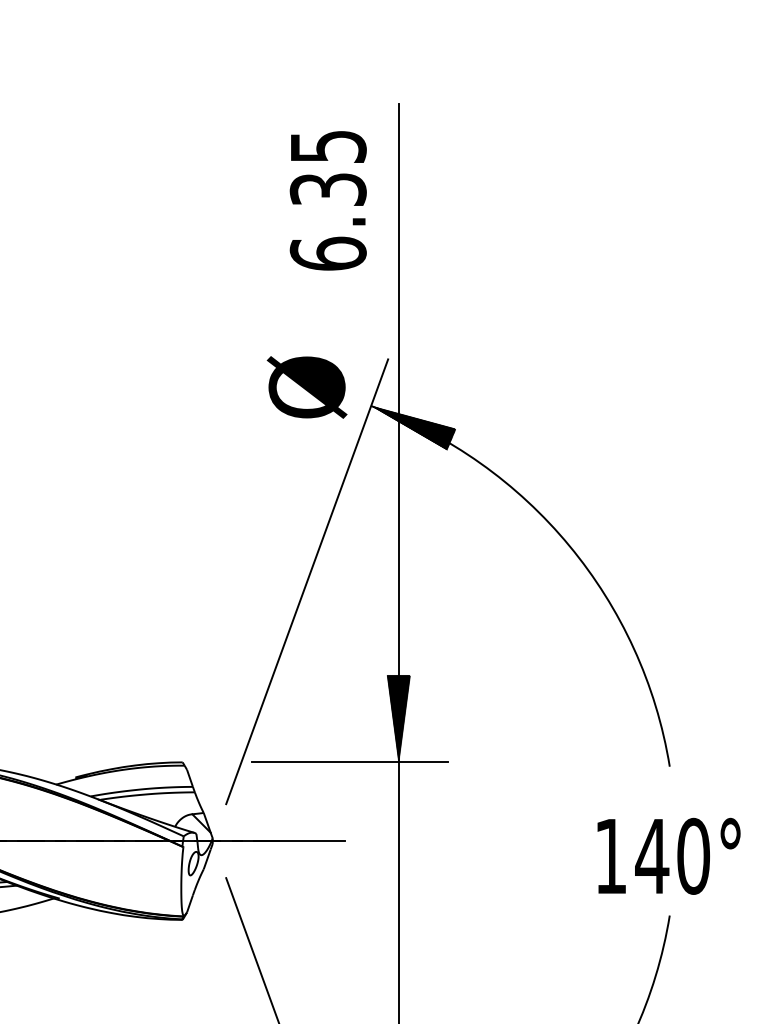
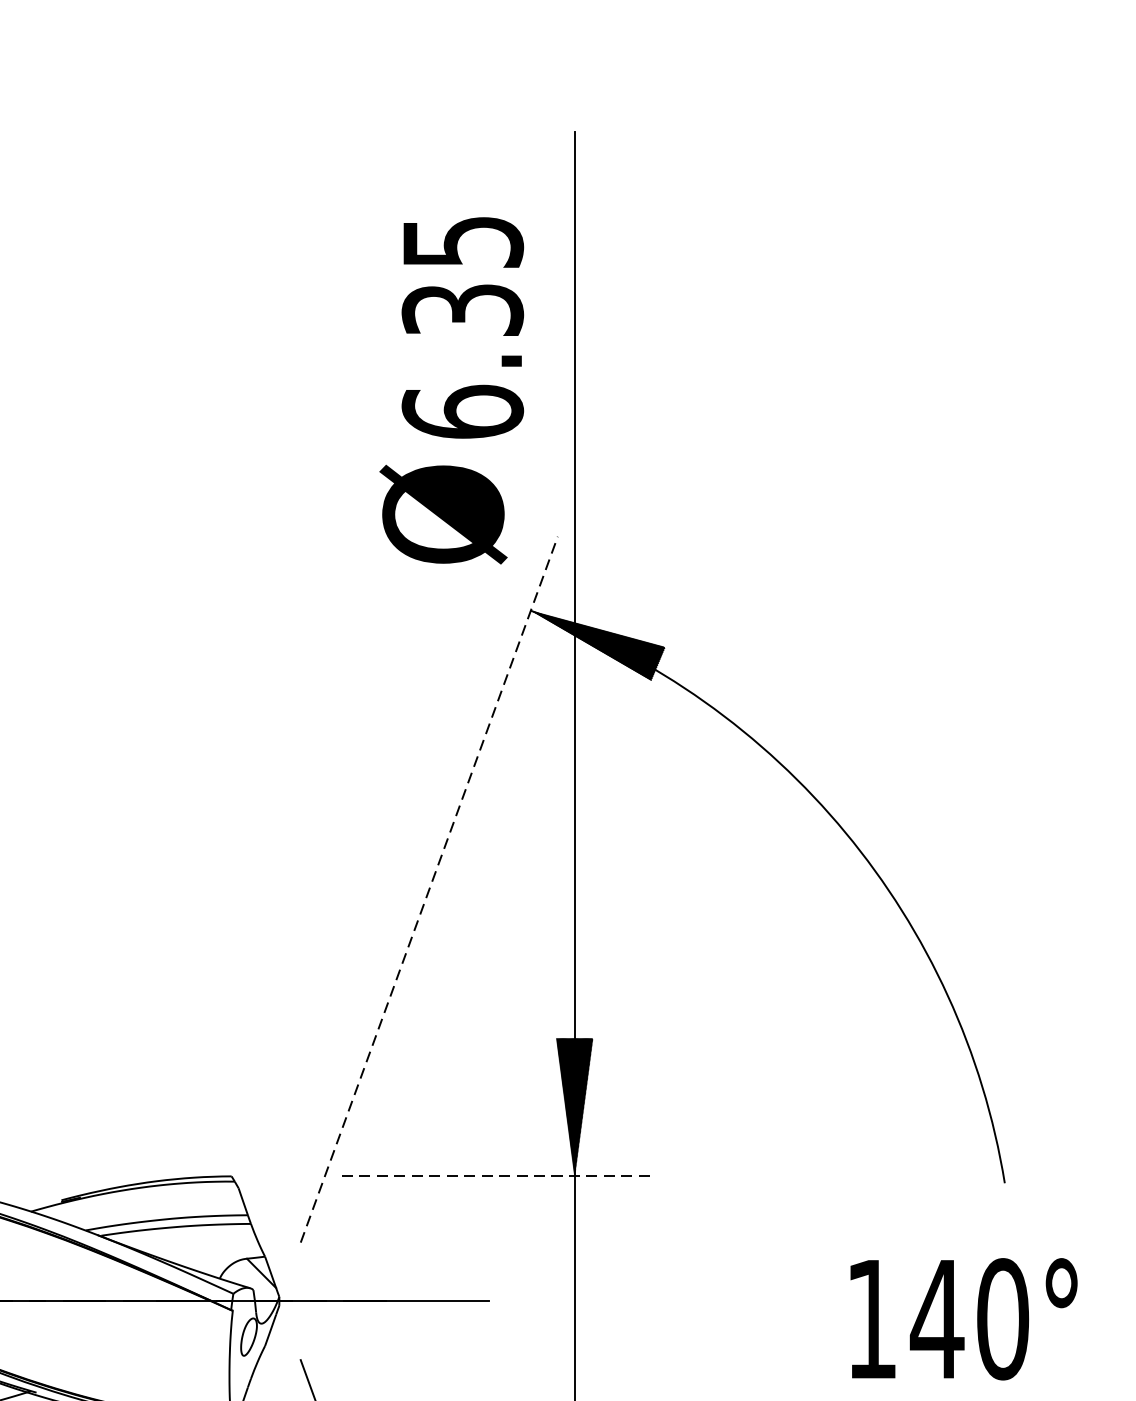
text: (327, 200) -> (461, 327), moved
text: (306, 387) -> (442, 514), moved
line: (307, 581) -> (429, 889), solid -> dashed
line: (350, 762) -> (498, 1176), solid -> dashed
text: (668, 855) -> (963, 1317), moved

